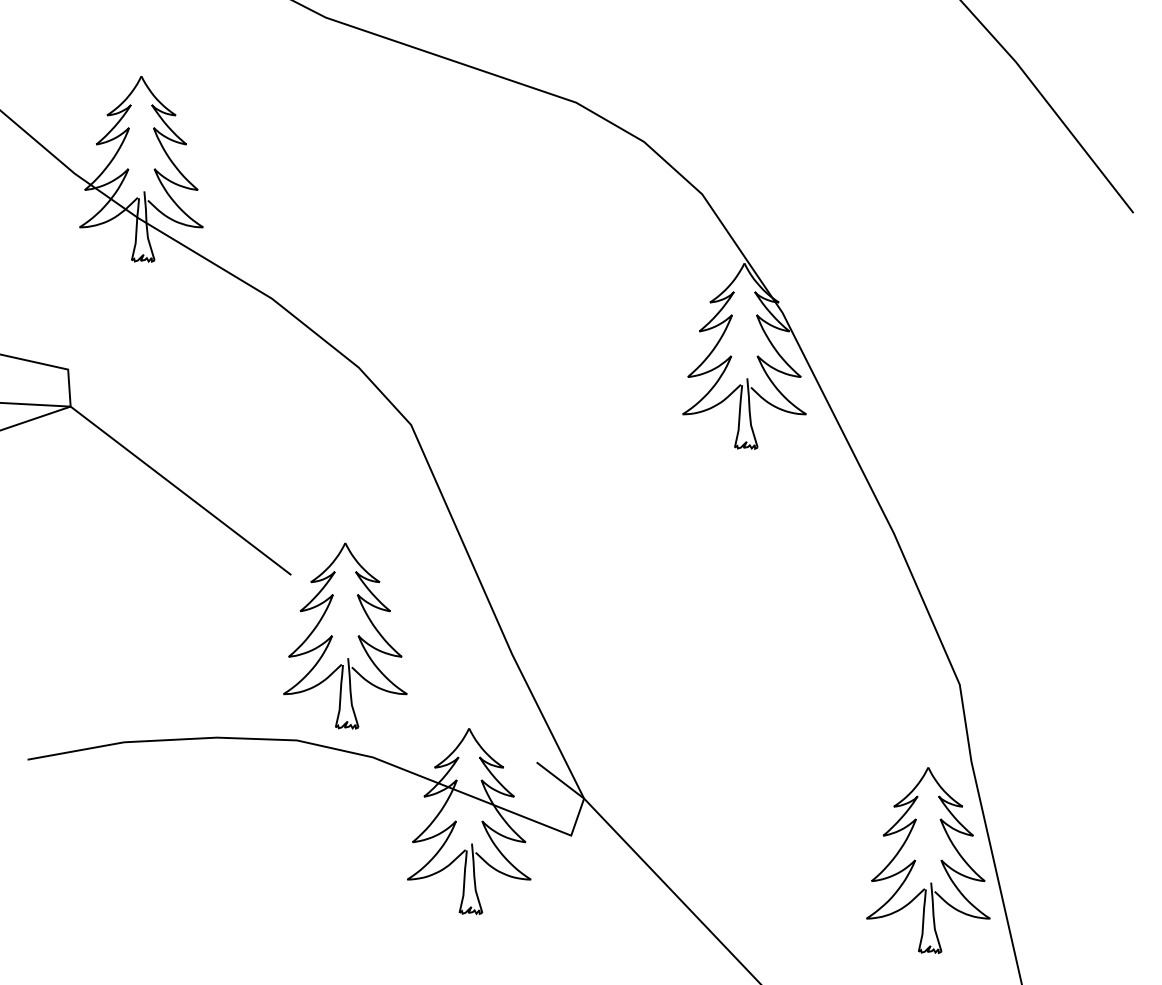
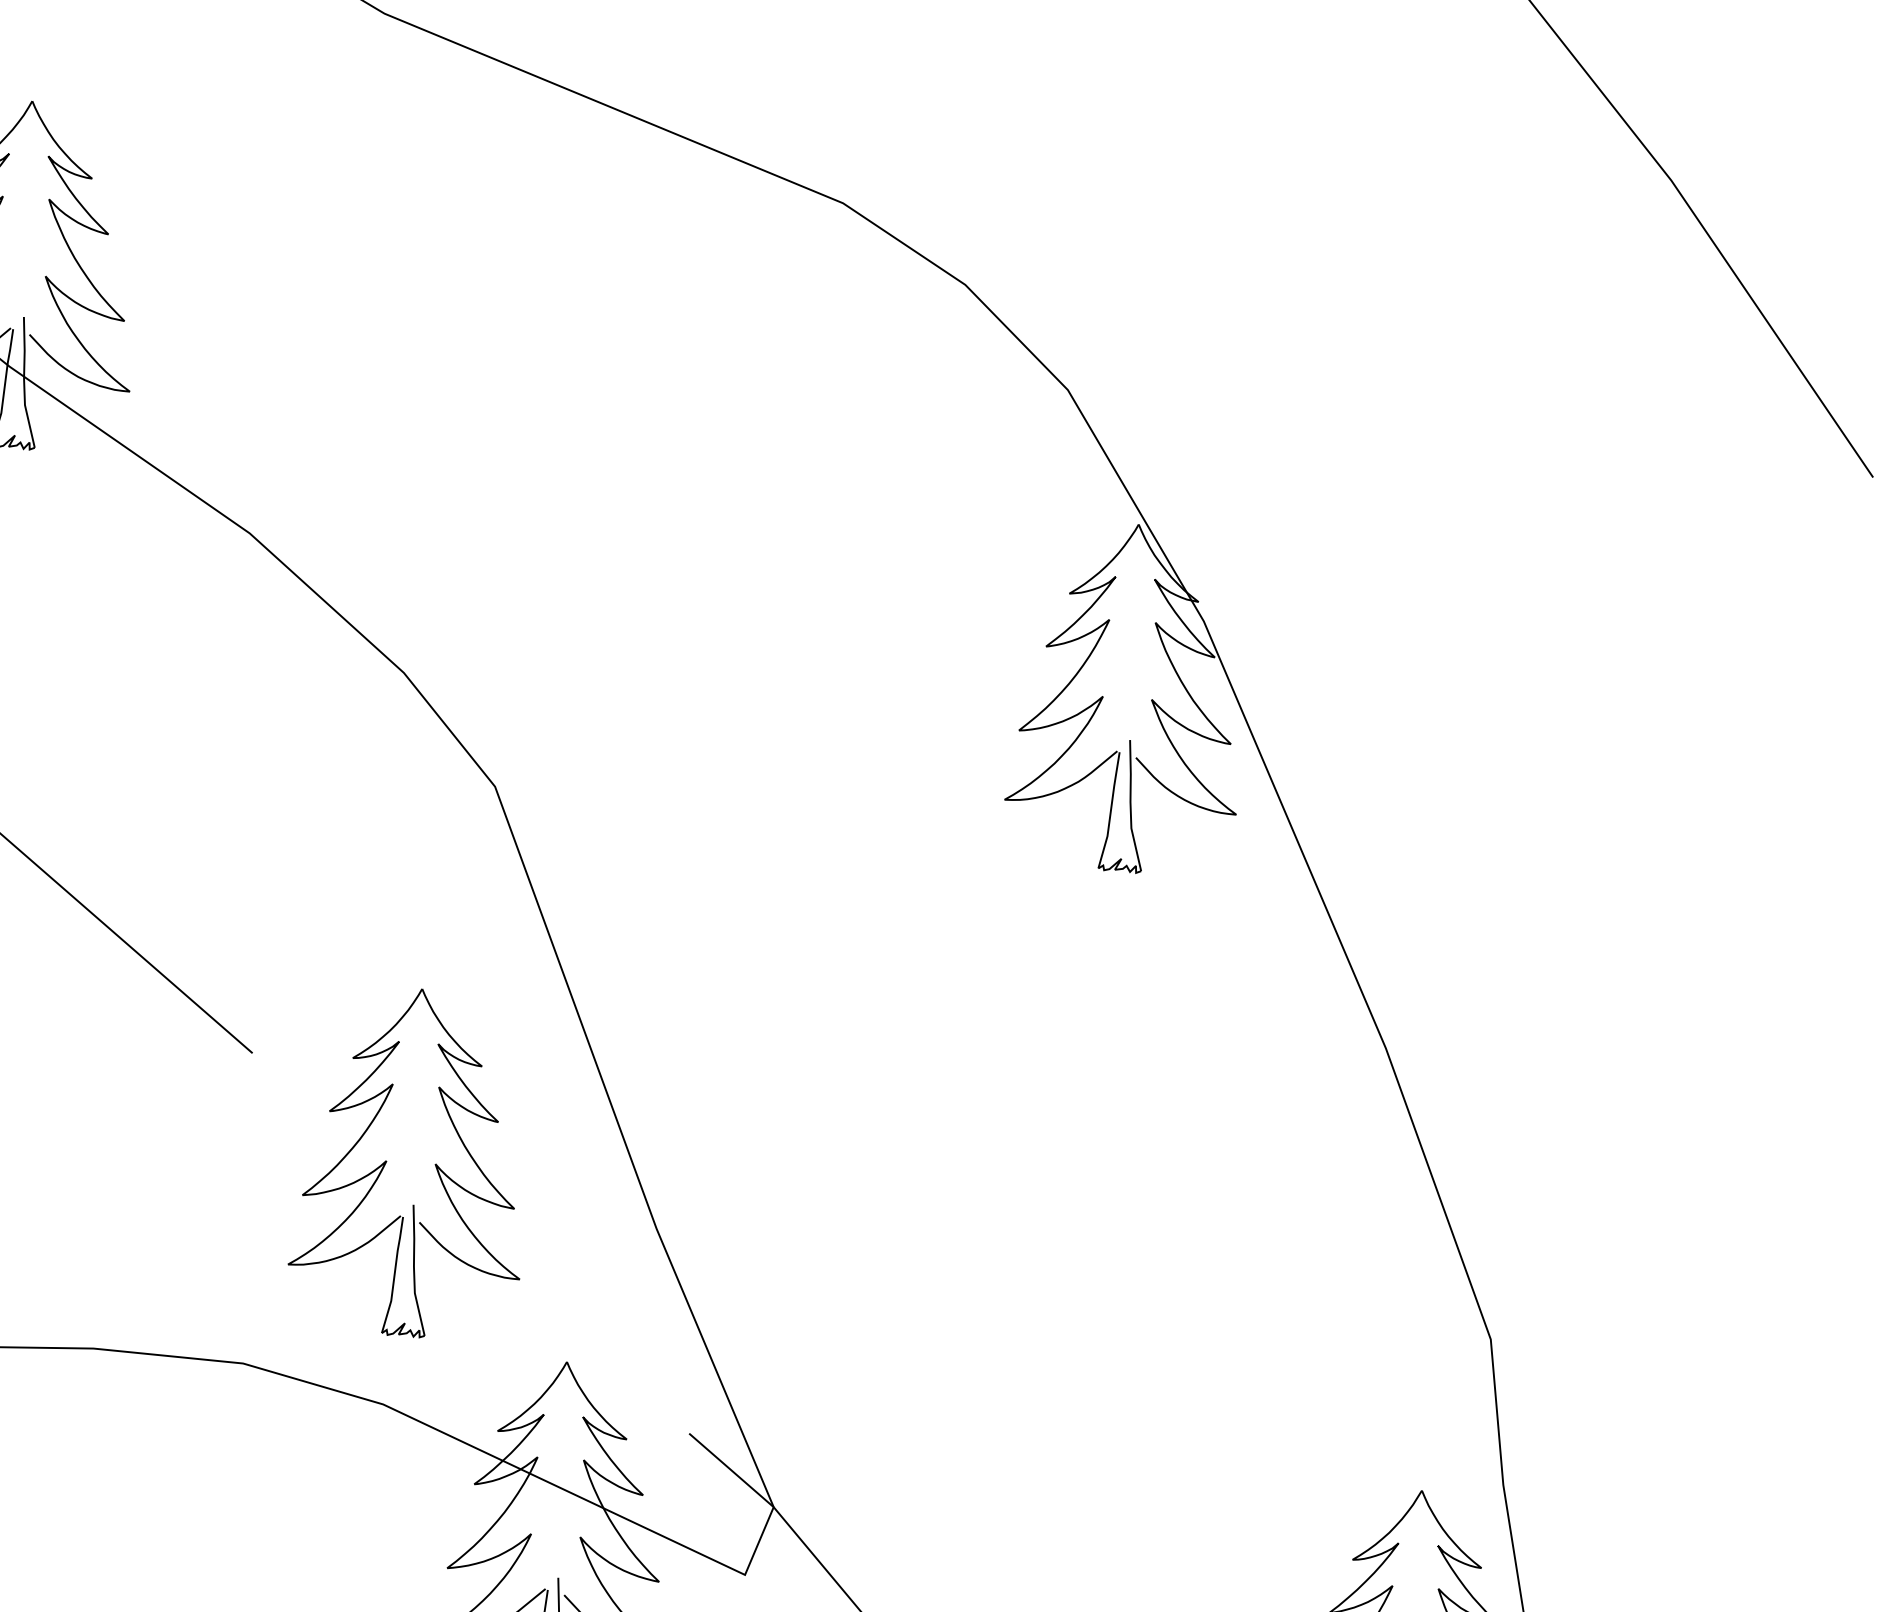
part: (357, 636) -> (433, 1165), moved

